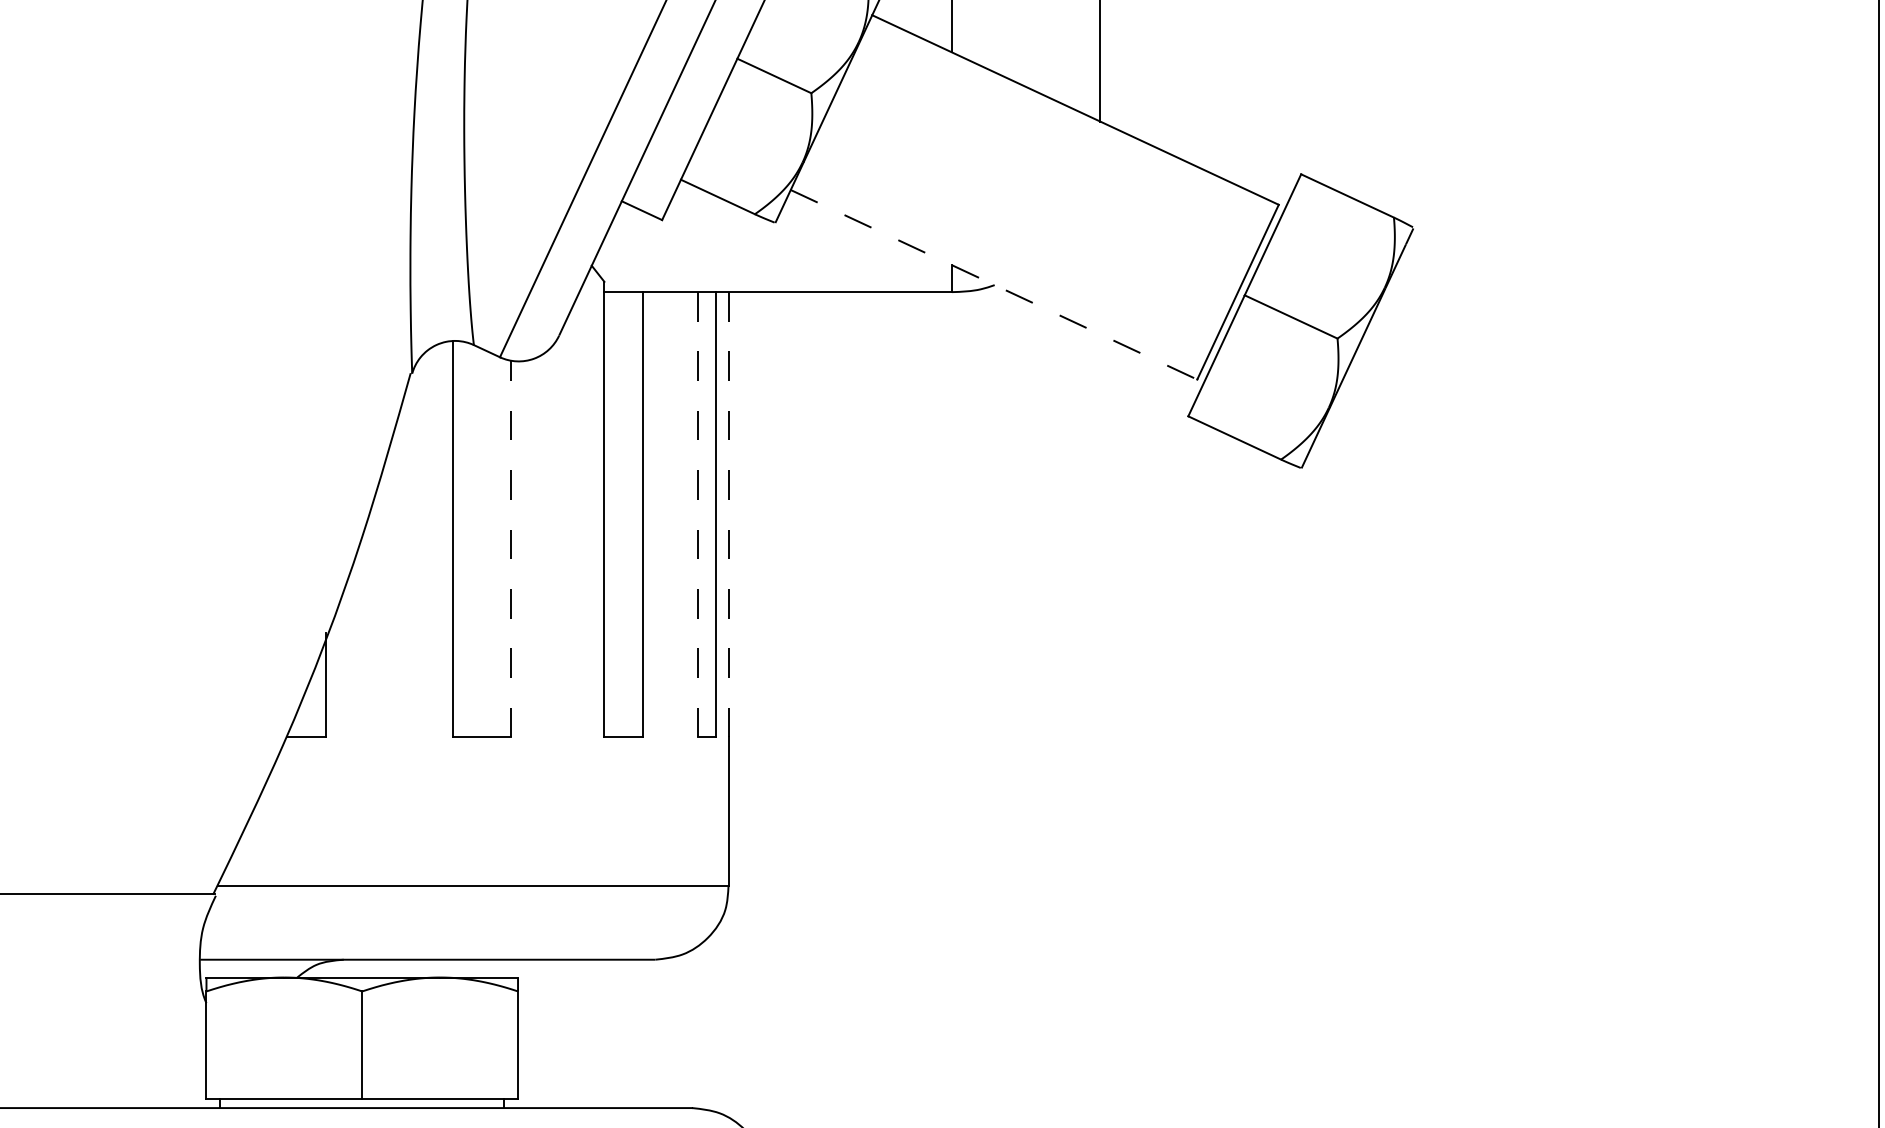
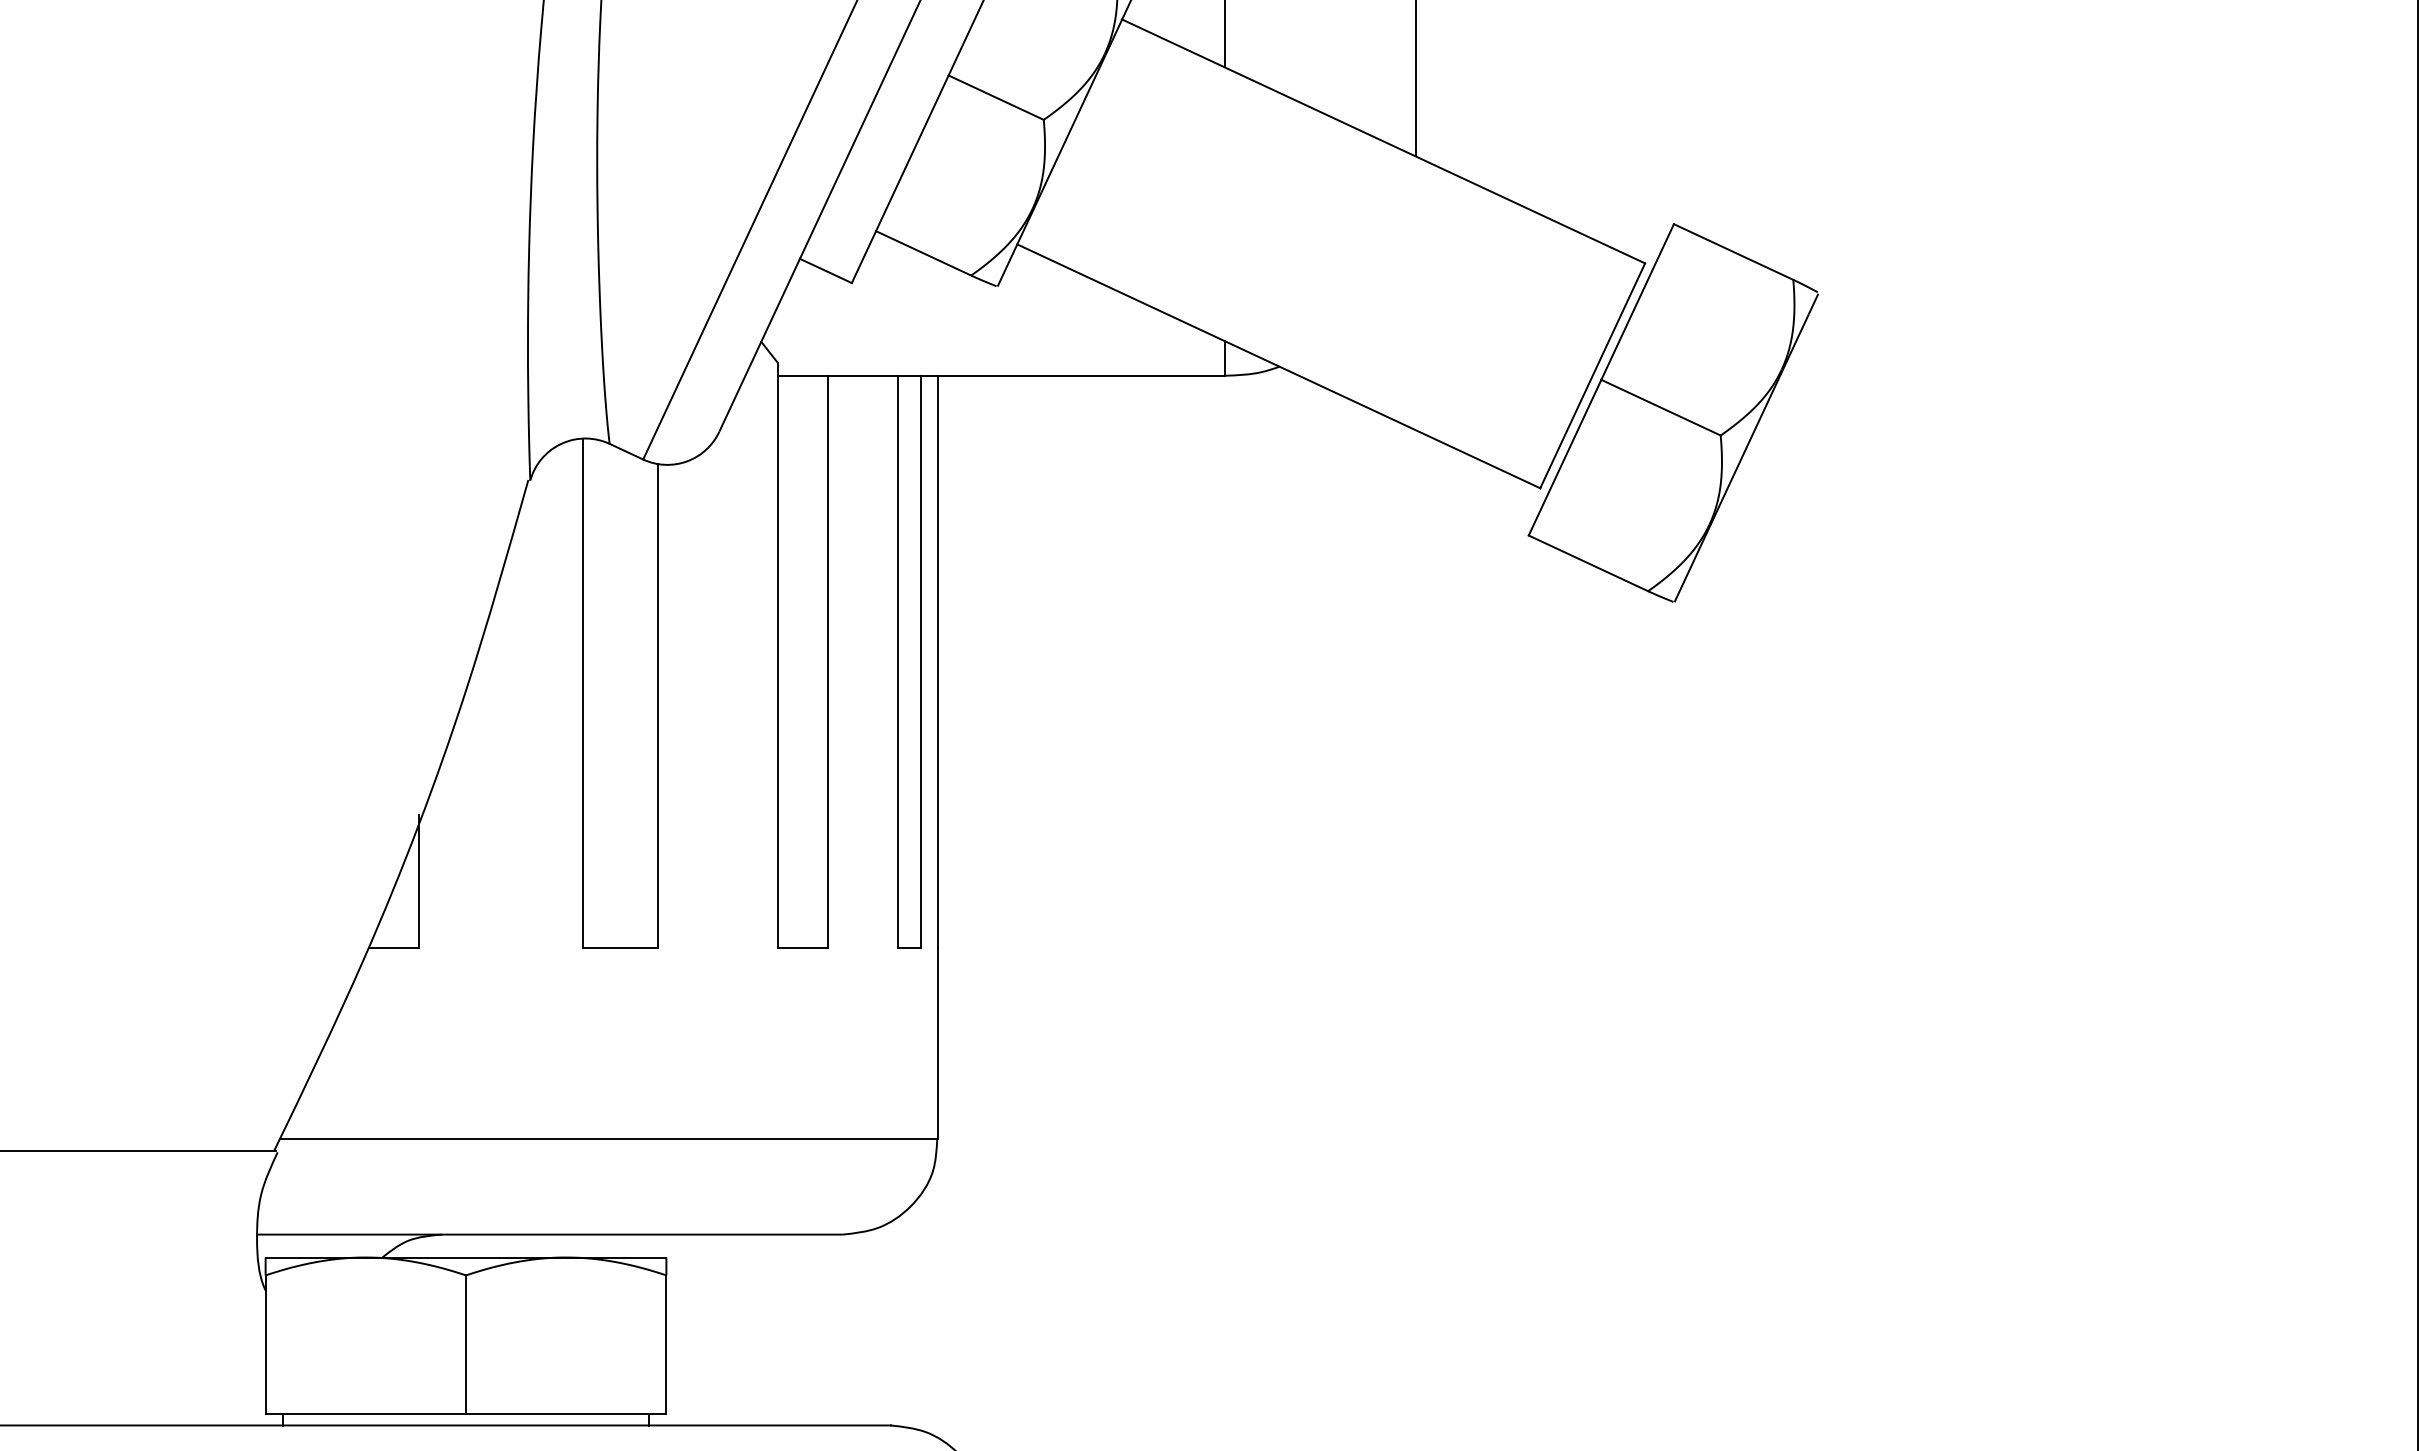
line: (994, 285) -> (1279, 367), dashed -> solid
line: (697, 514) -> (897, 661), dashed -> solid
line: (729, 514) -> (938, 661), dashed -> solid
line: (511, 548) -> (658, 705), dashed -> solid

